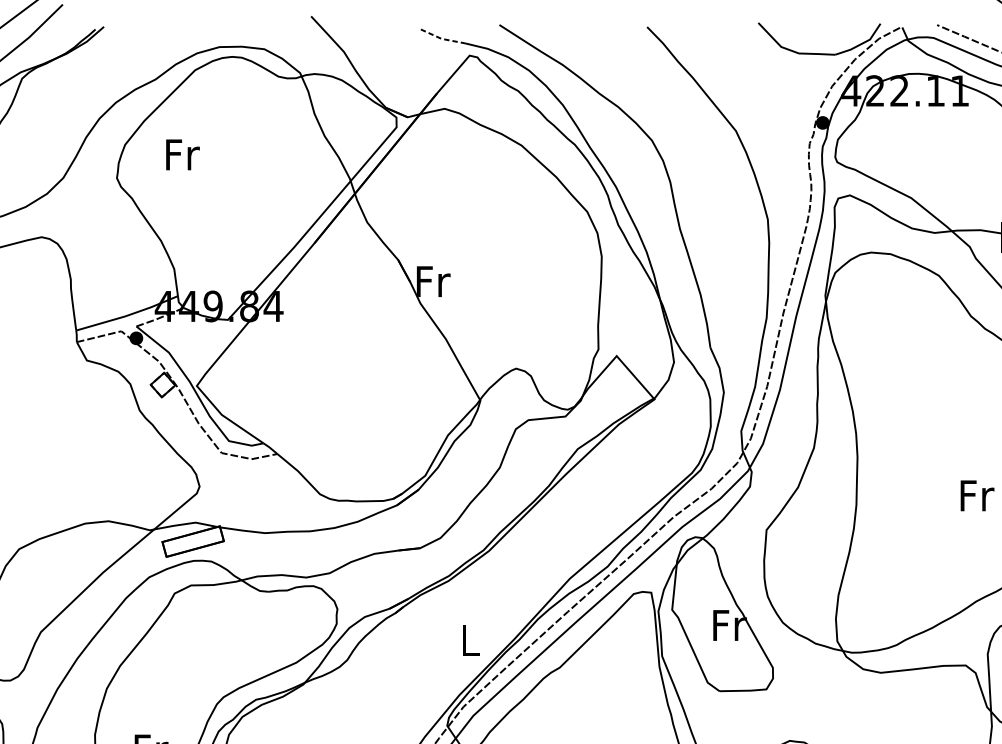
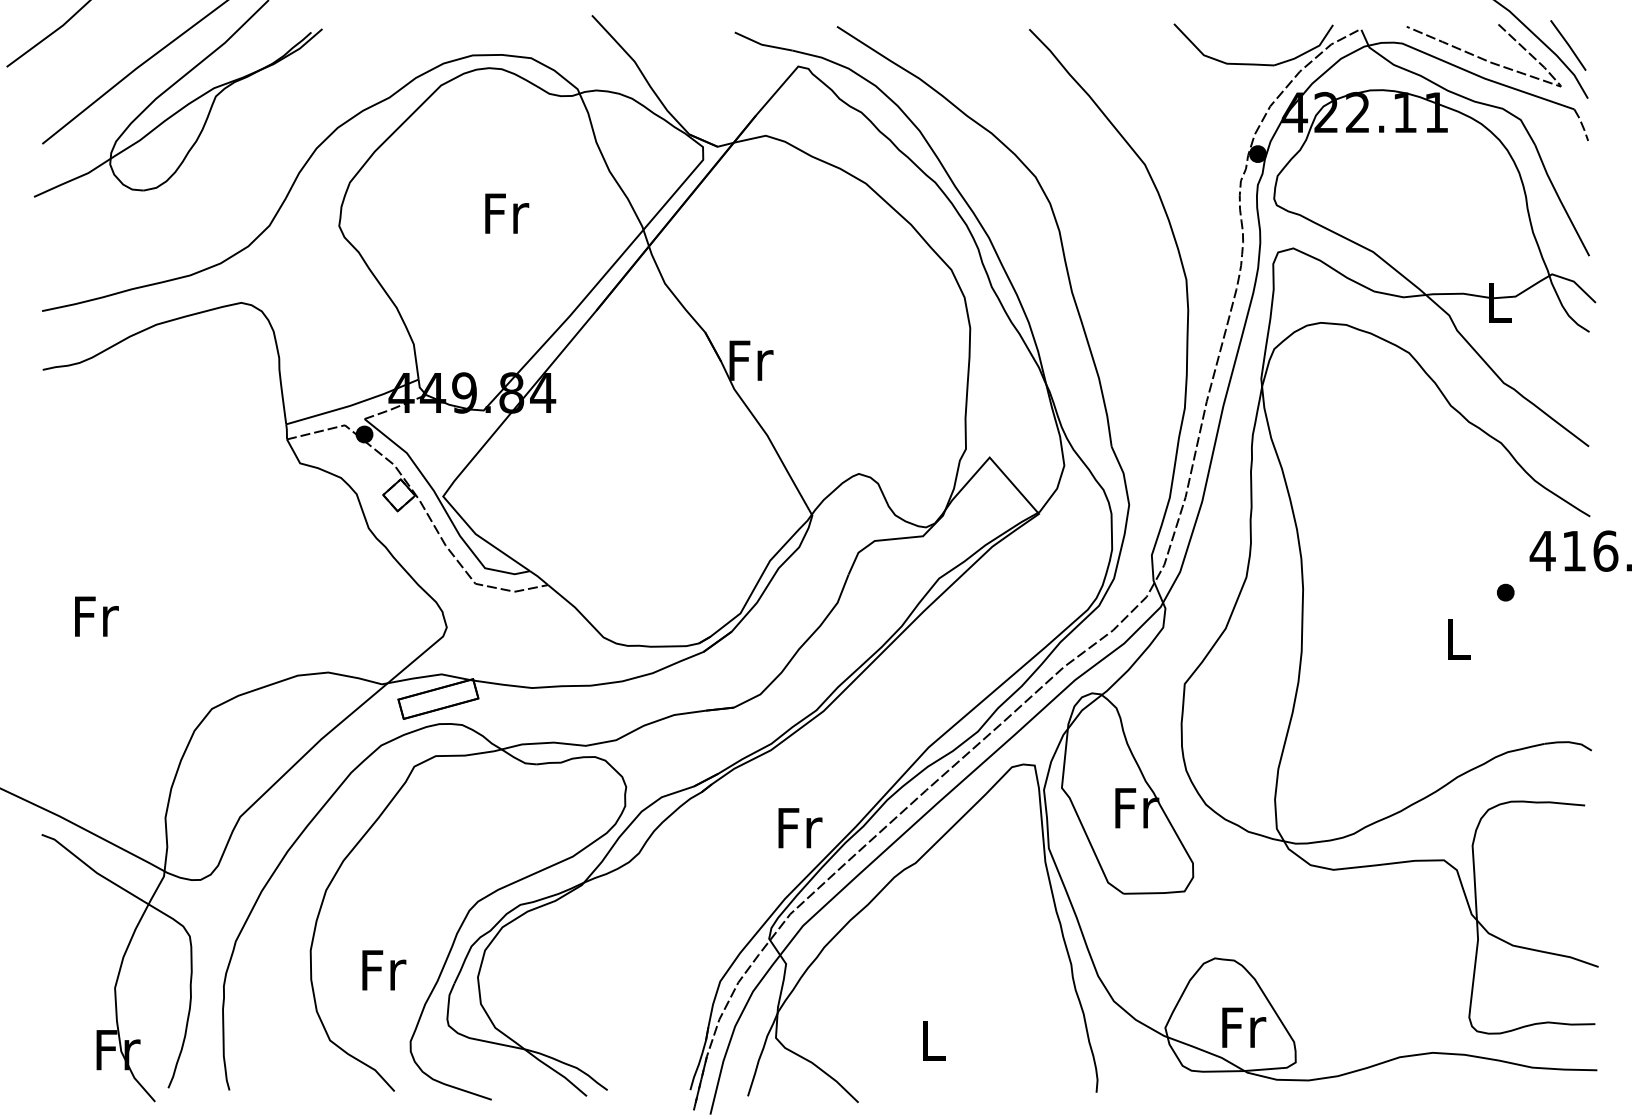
line: (442, 38) -> (762, 44), dashed -> solid
text: (183, 154) -> (507, 213), moved
text: (977, 495) -> (1459, 639), Fr -> L
text: (471, 641) -> (800, 828), L -> Fr

